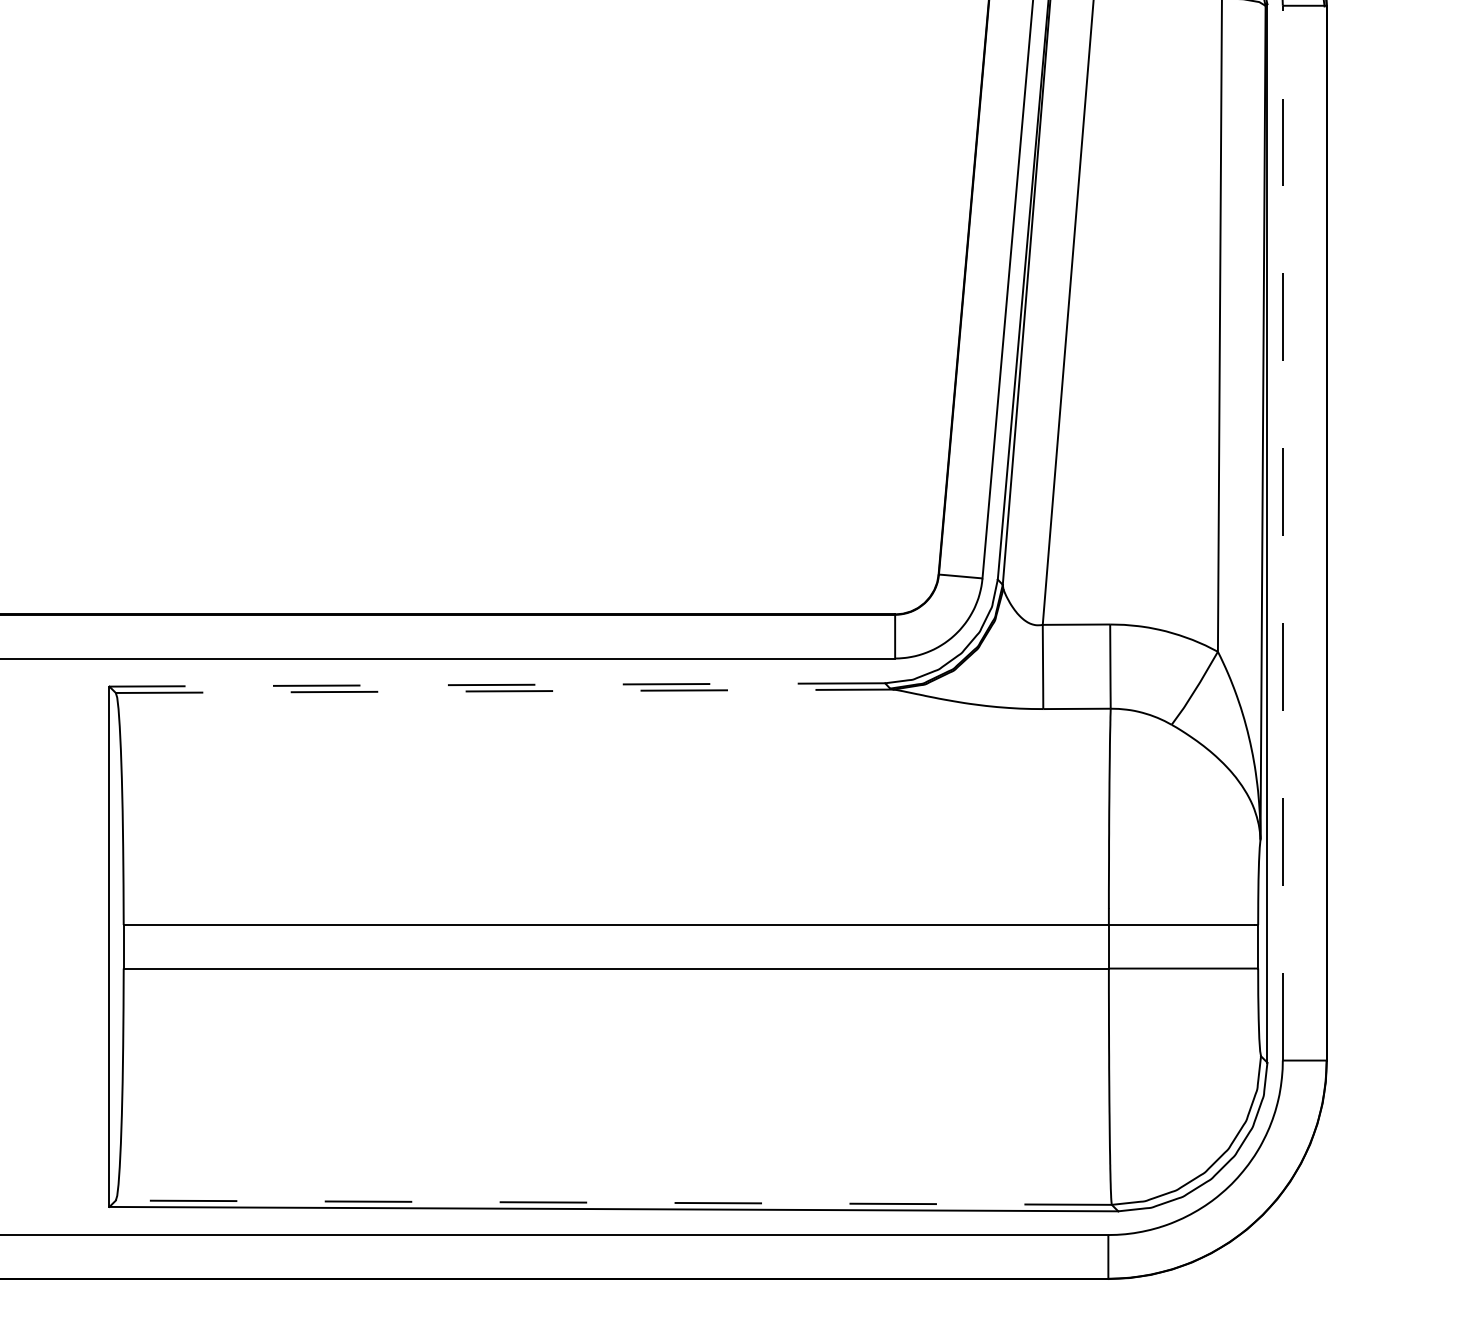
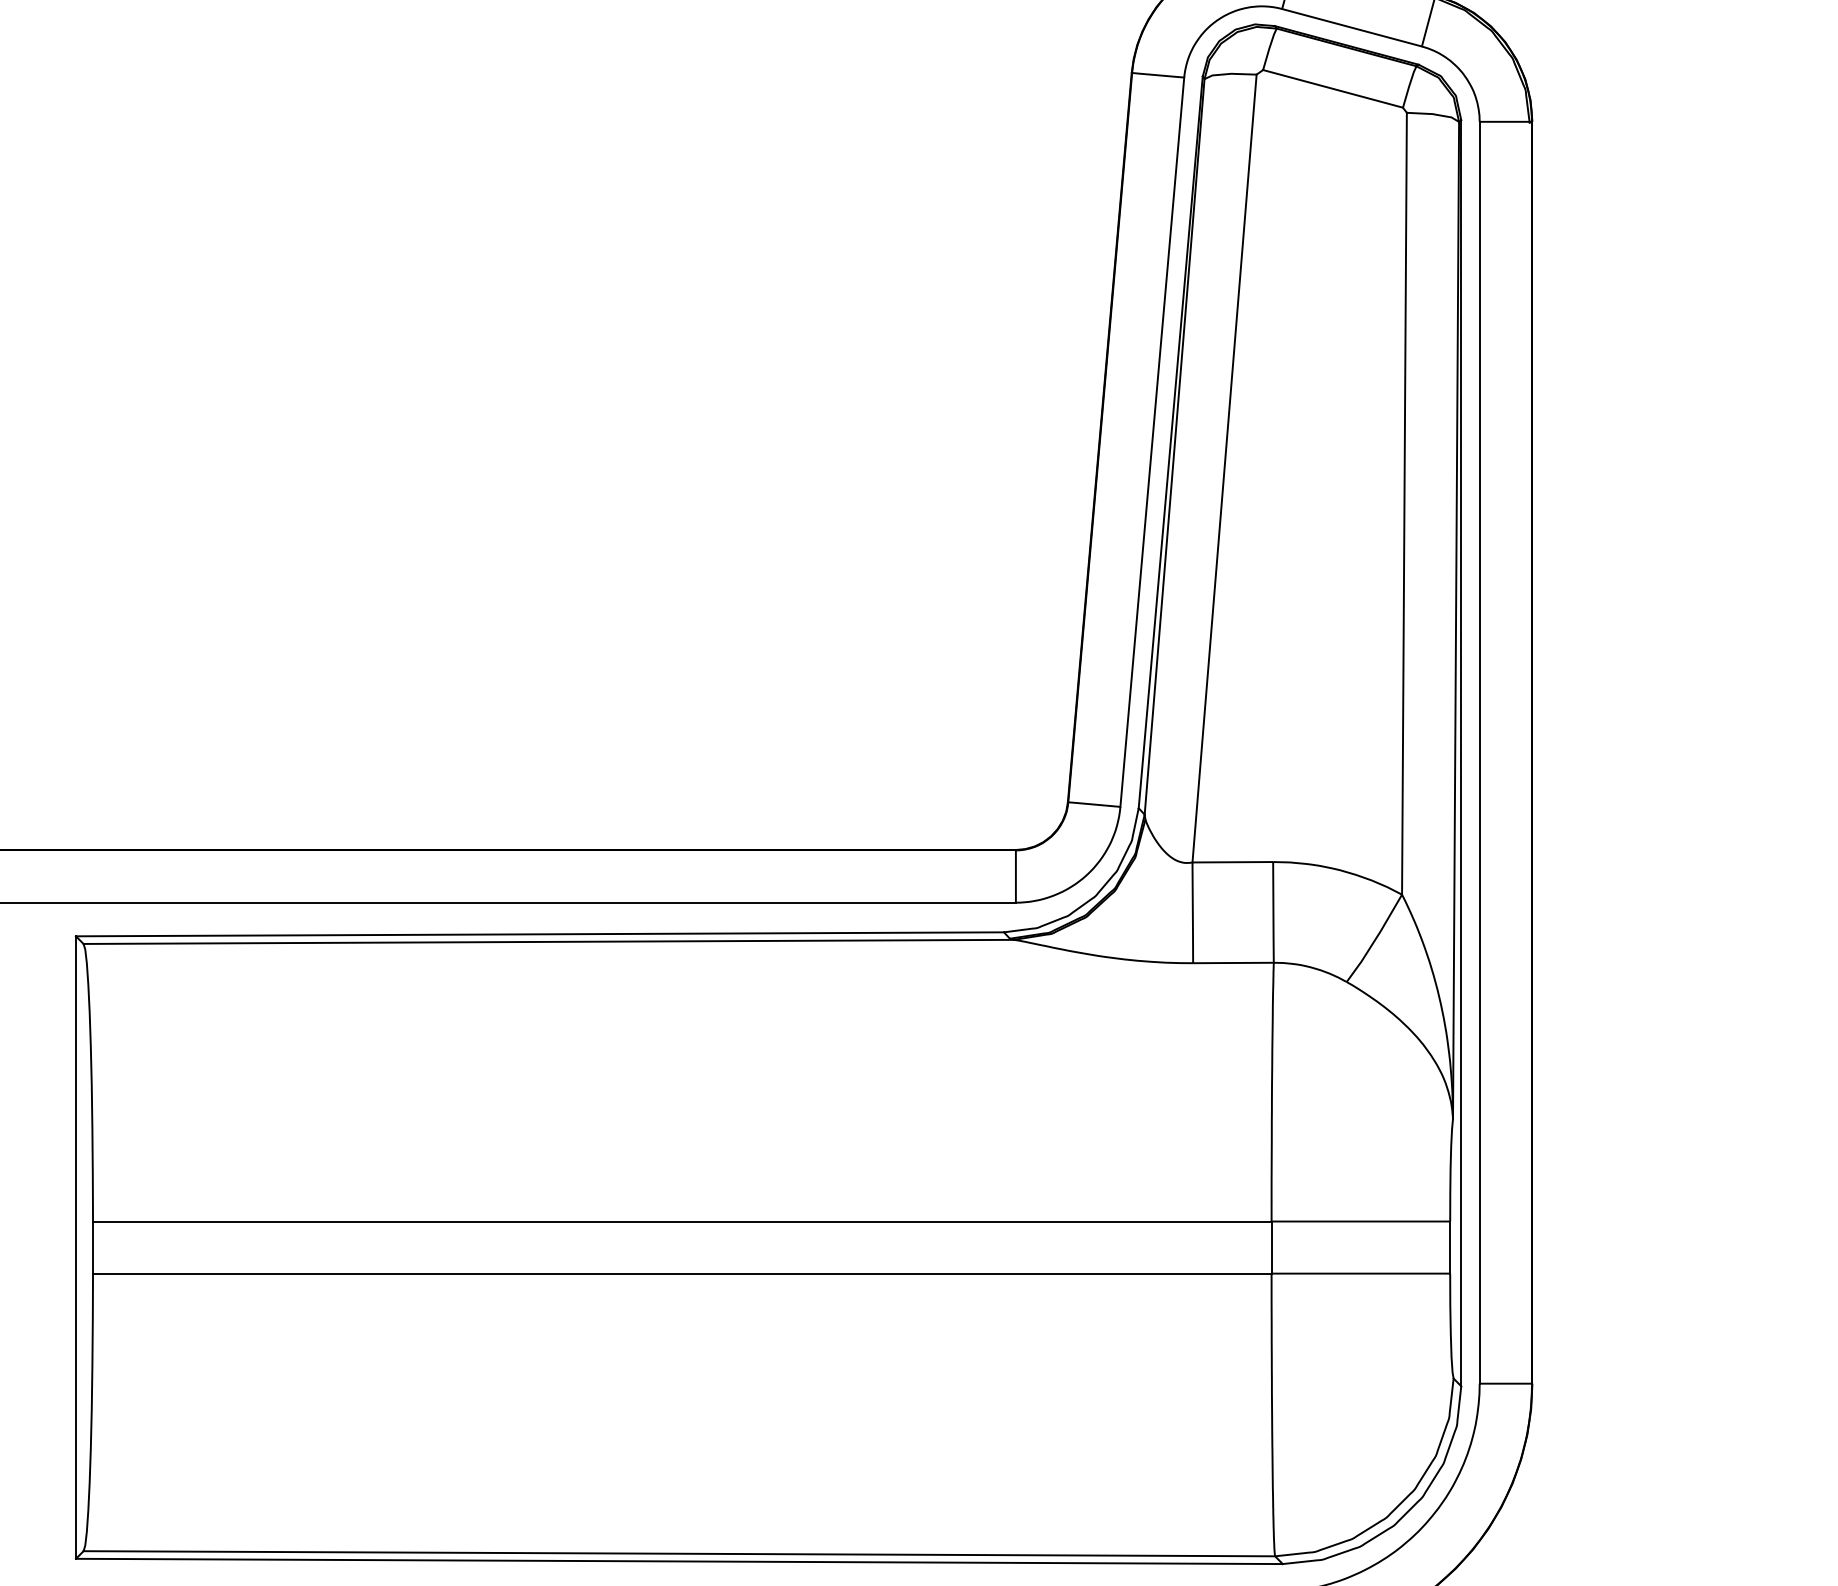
line: (1282, 532) -> (1479, 752), dashed -> solid
line: (496, 685) -> (539, 934), dashed -> solid
line: (505, 690) -> (549, 941), dashed -> solid
line: (613, 1202) -> (679, 1553), dashed -> solid

